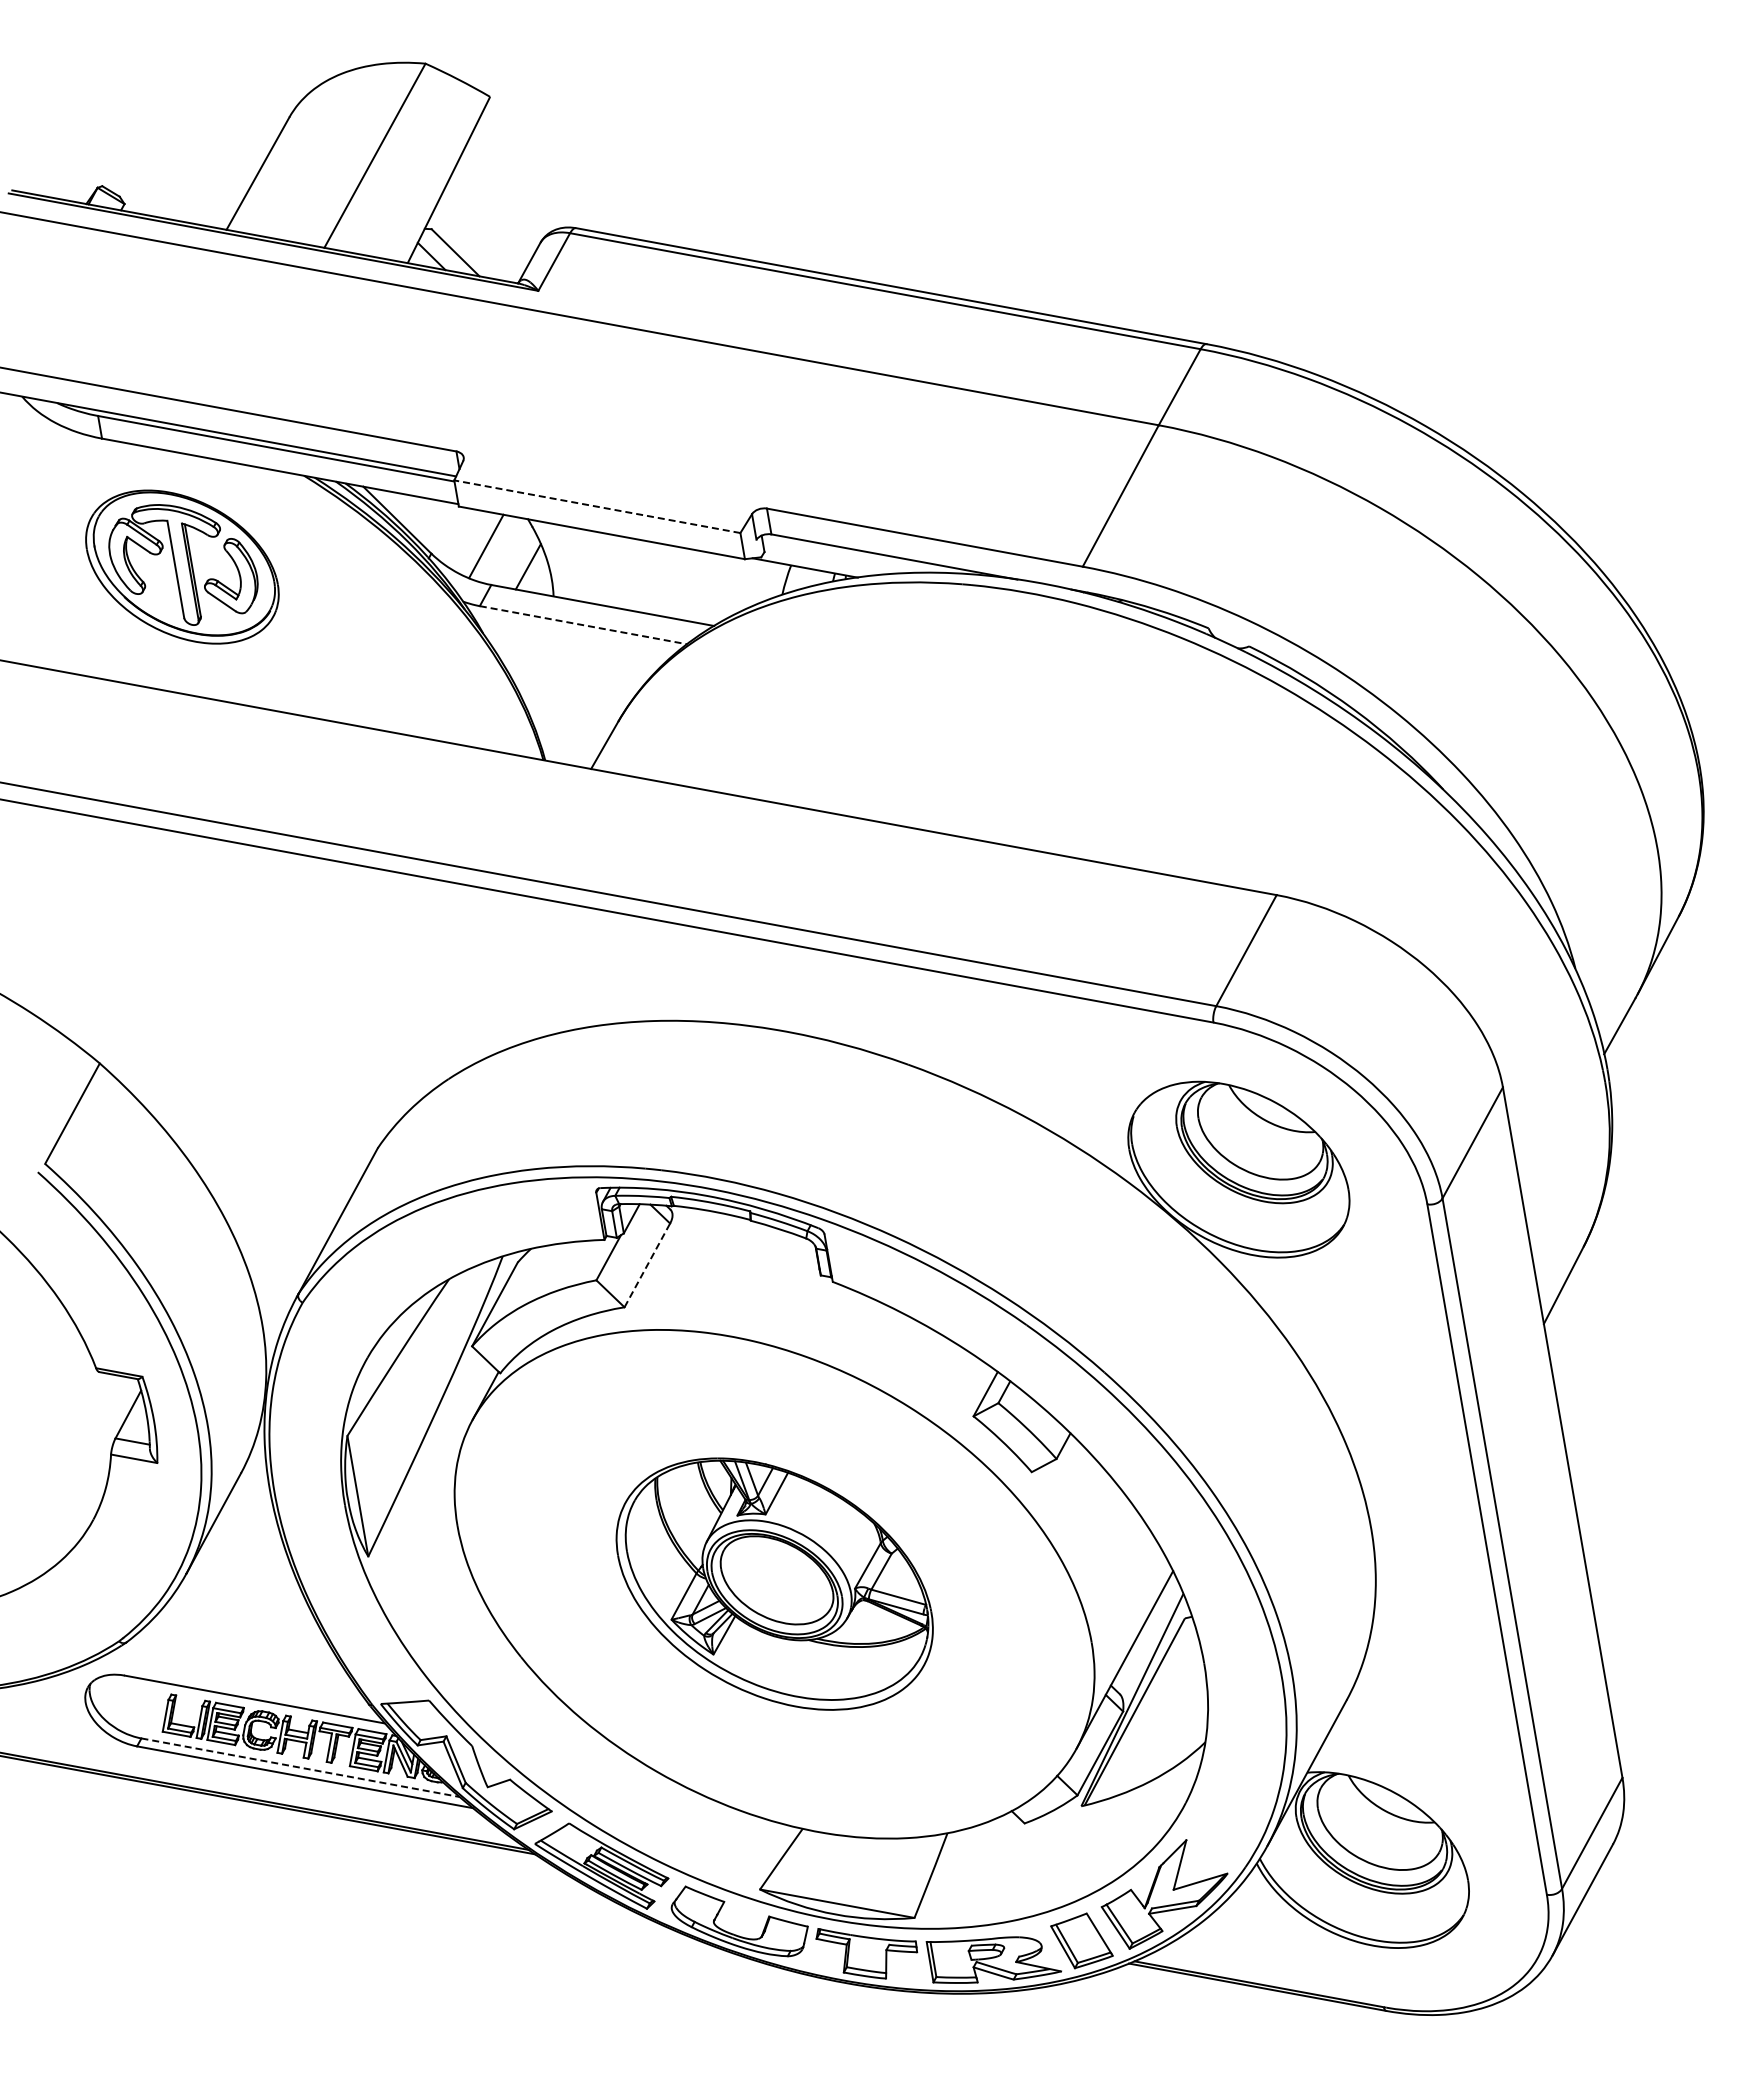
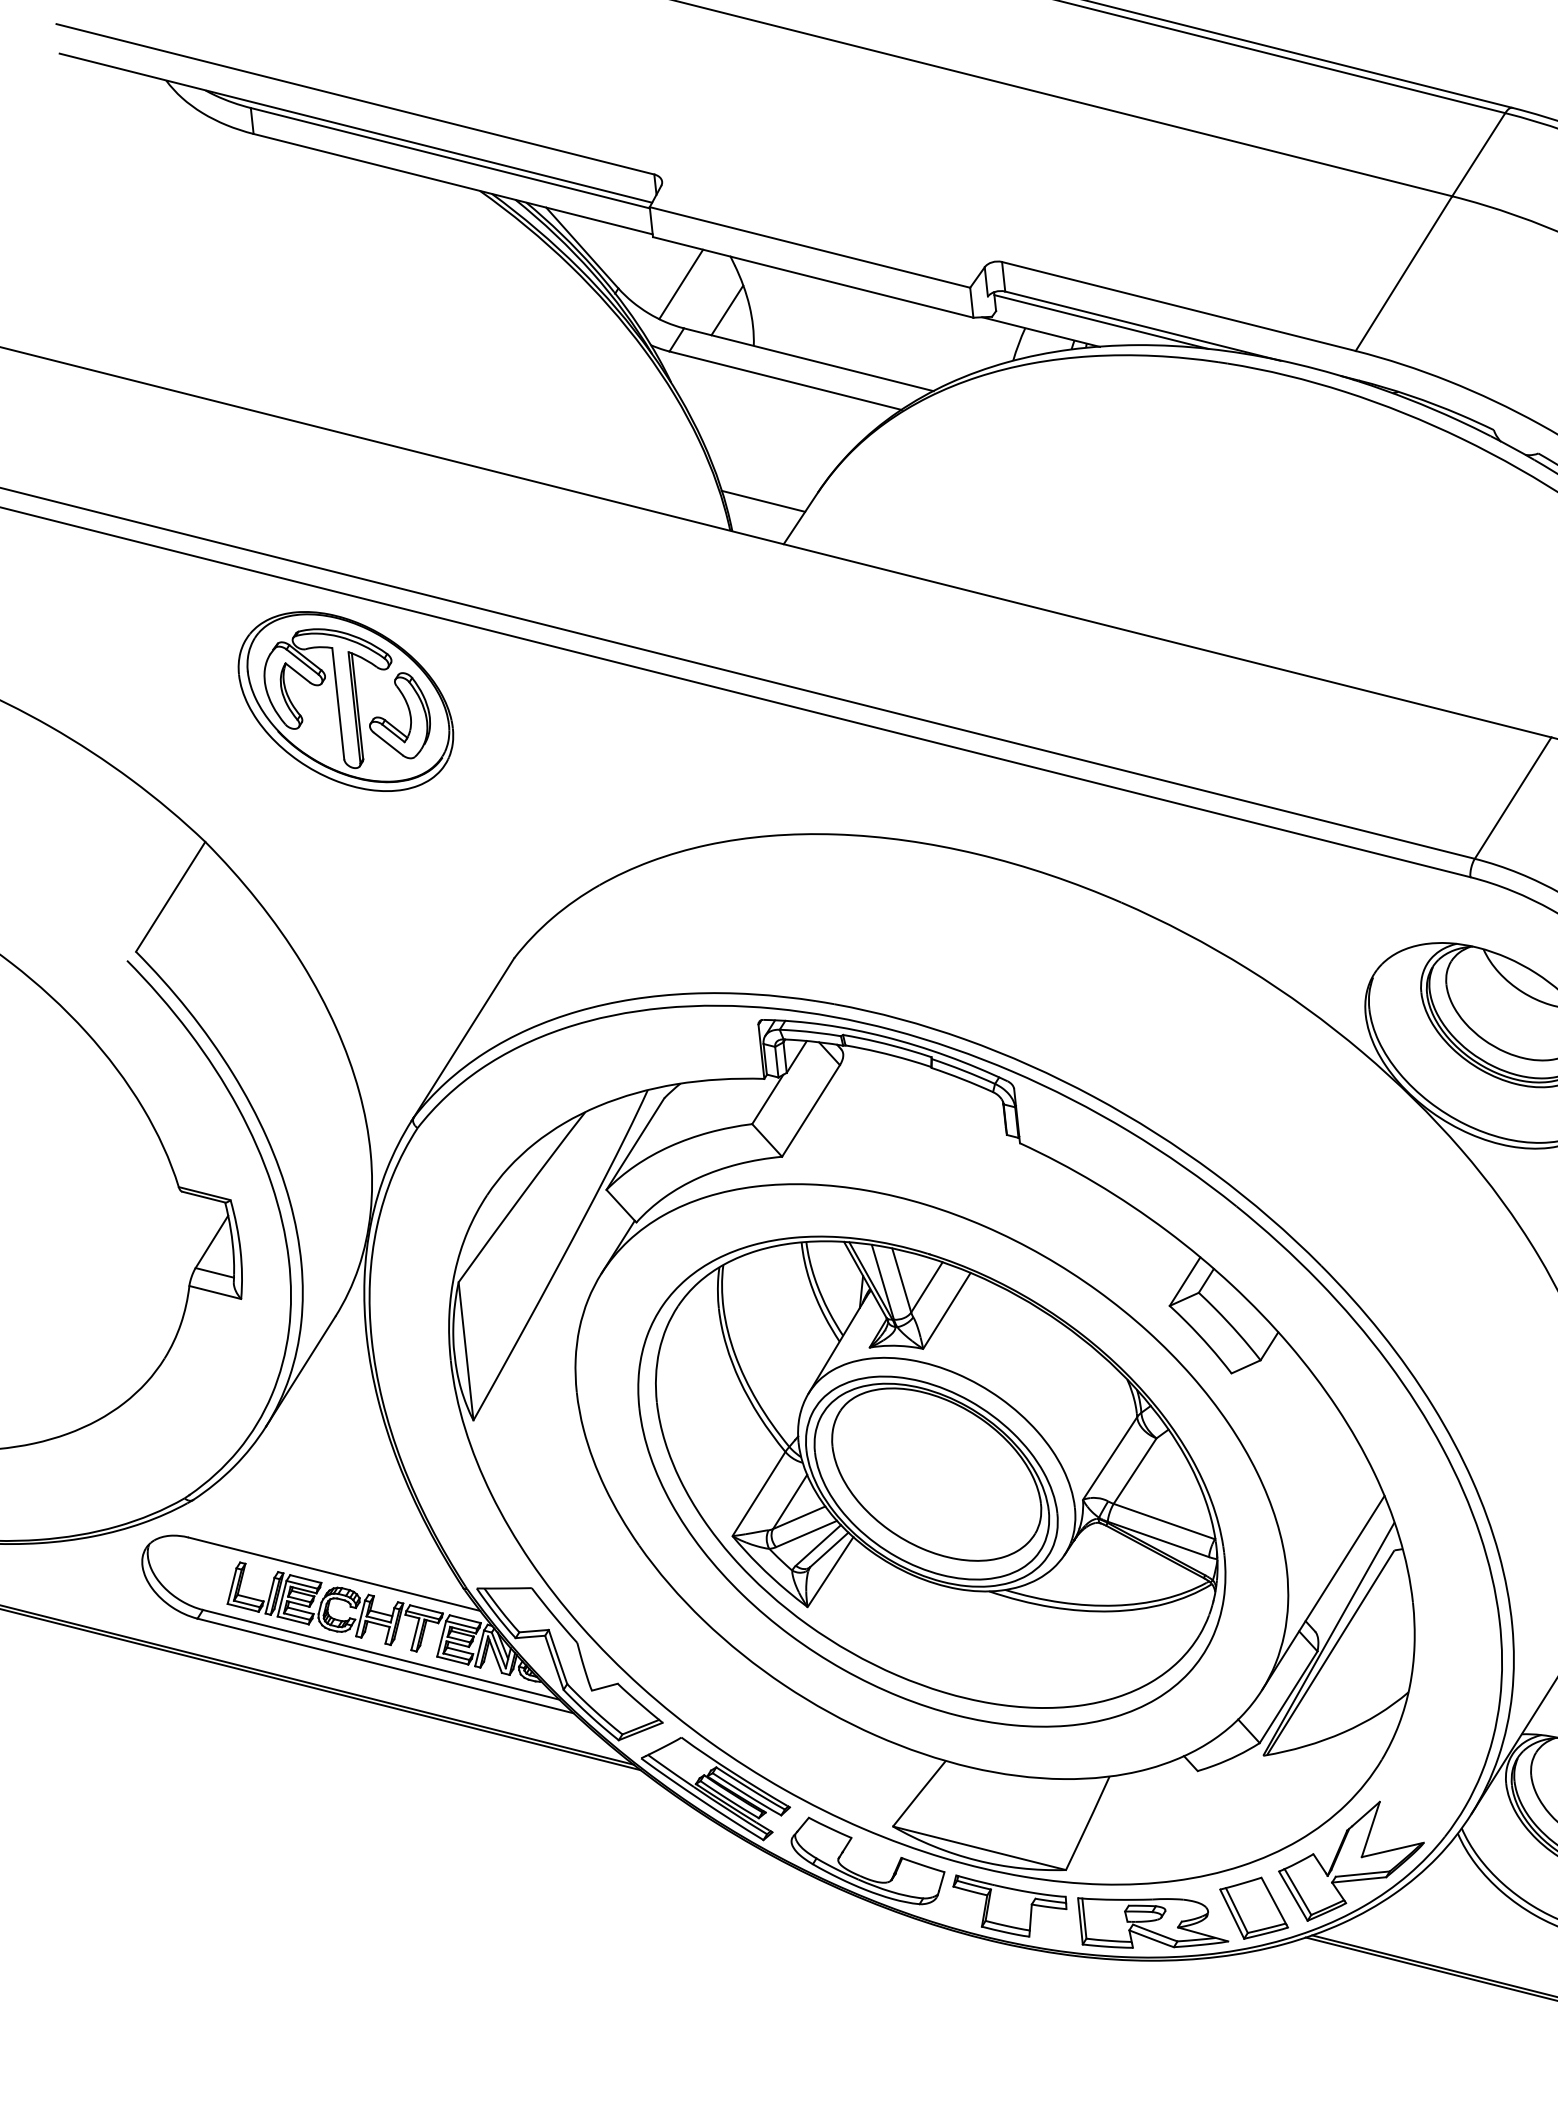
line: (596, 506) -> (809, 247), dashed -> solid
line: (857, 555) -> (1101, 321), added
part: (182, 566) -> (346, 700), moved
line: (583, 625) -> (785, 381), dashed -> solid
line: (570, 732) -> (763, 501), added
line: (647, 1265) -> (811, 1111), dashed -> solid
part: (774, 1583) -> (931, 1480), size x1.67
line: (300, 1767) -> (381, 1654), dashed -> solid

